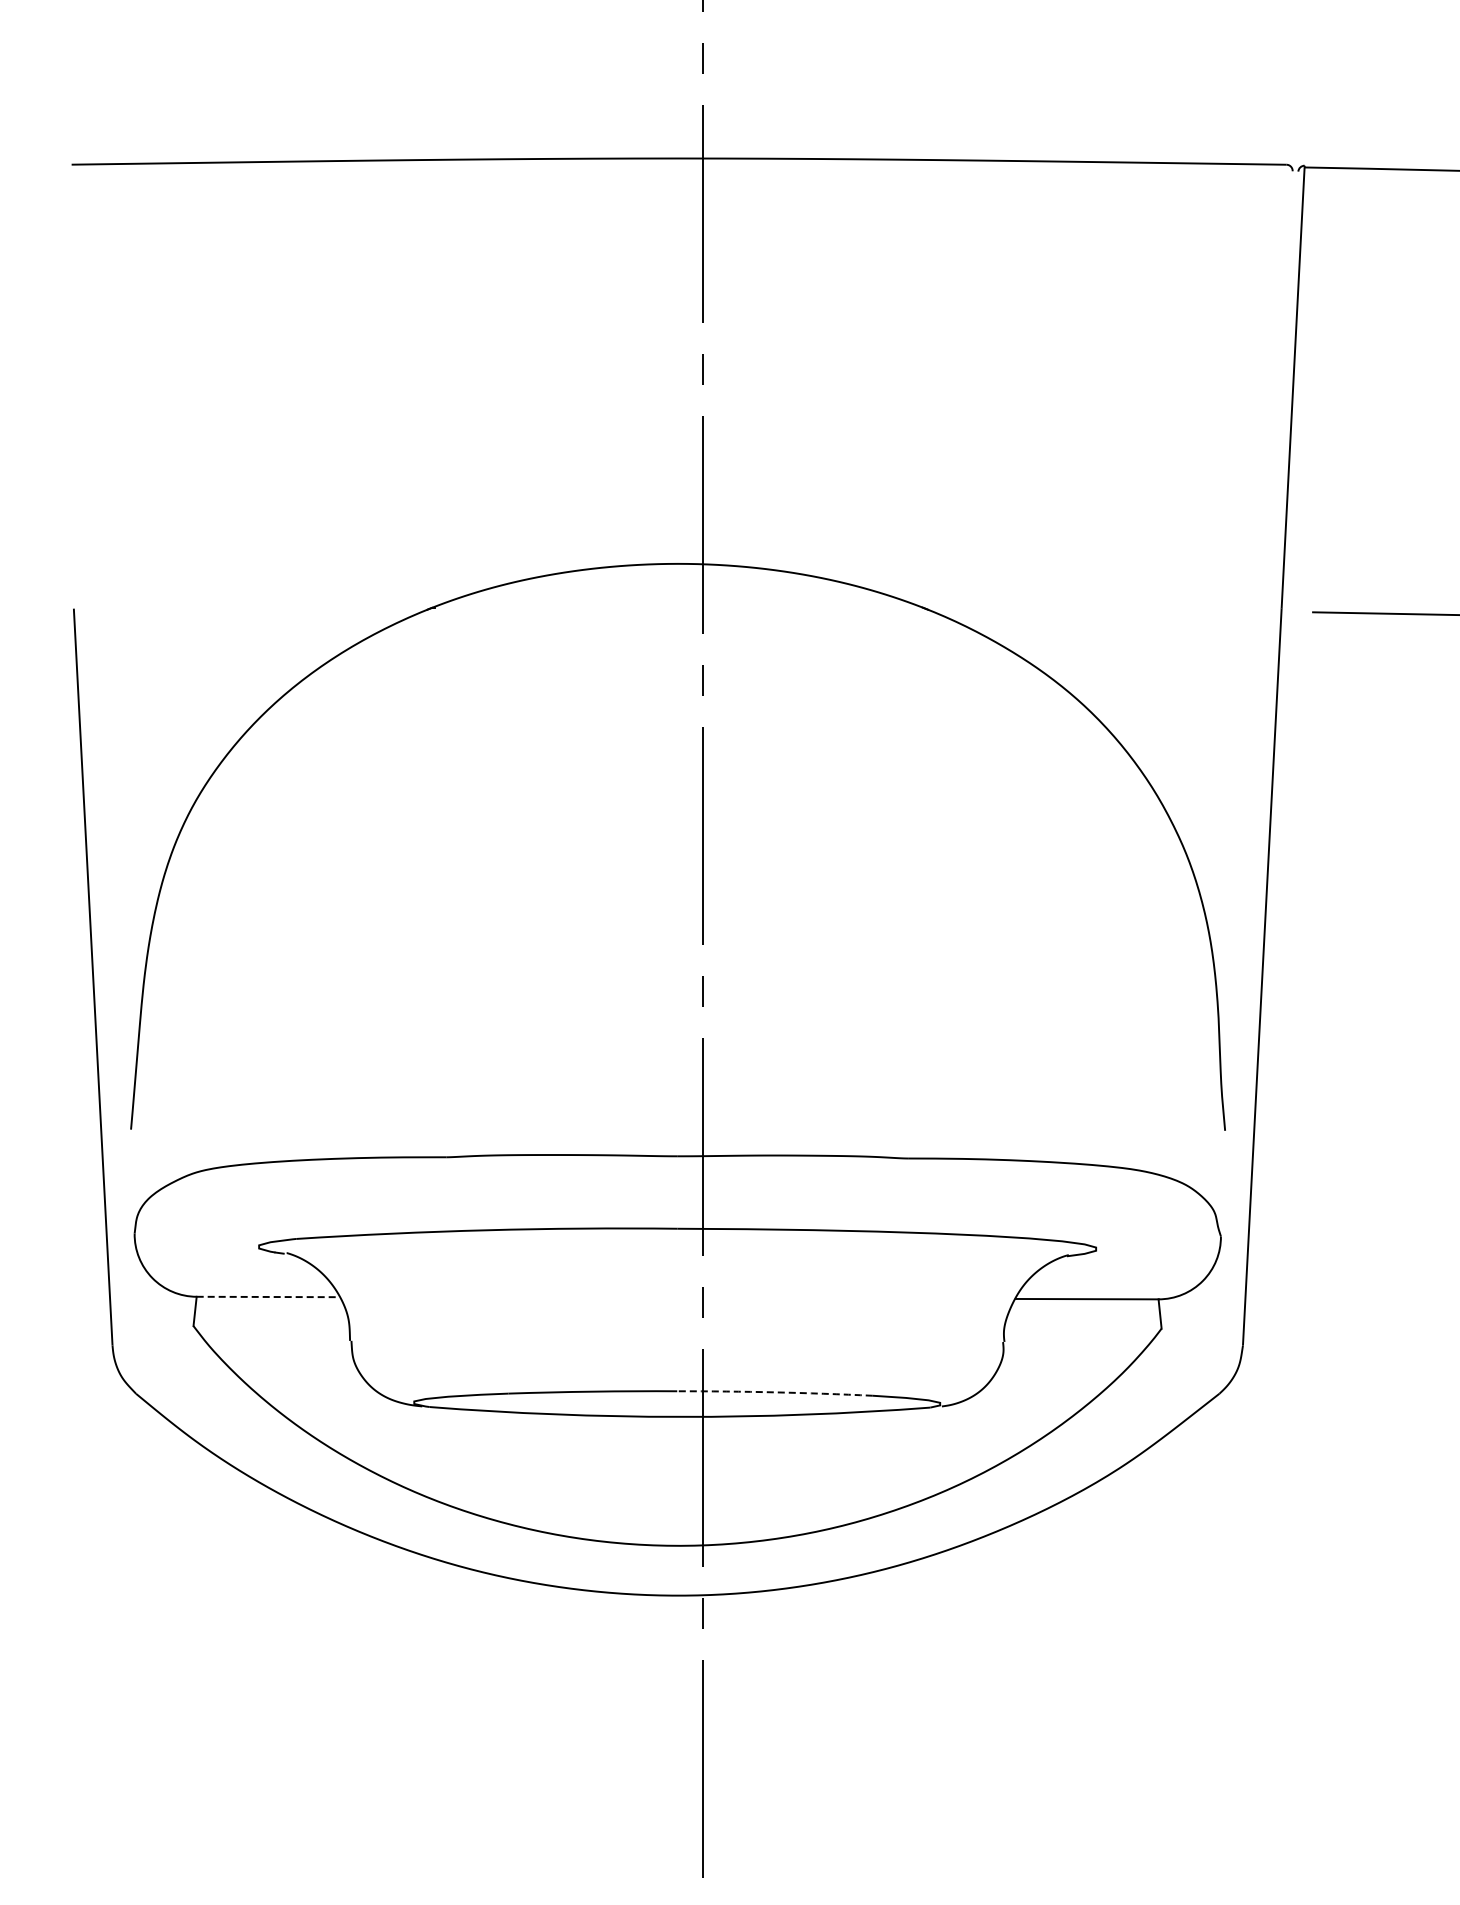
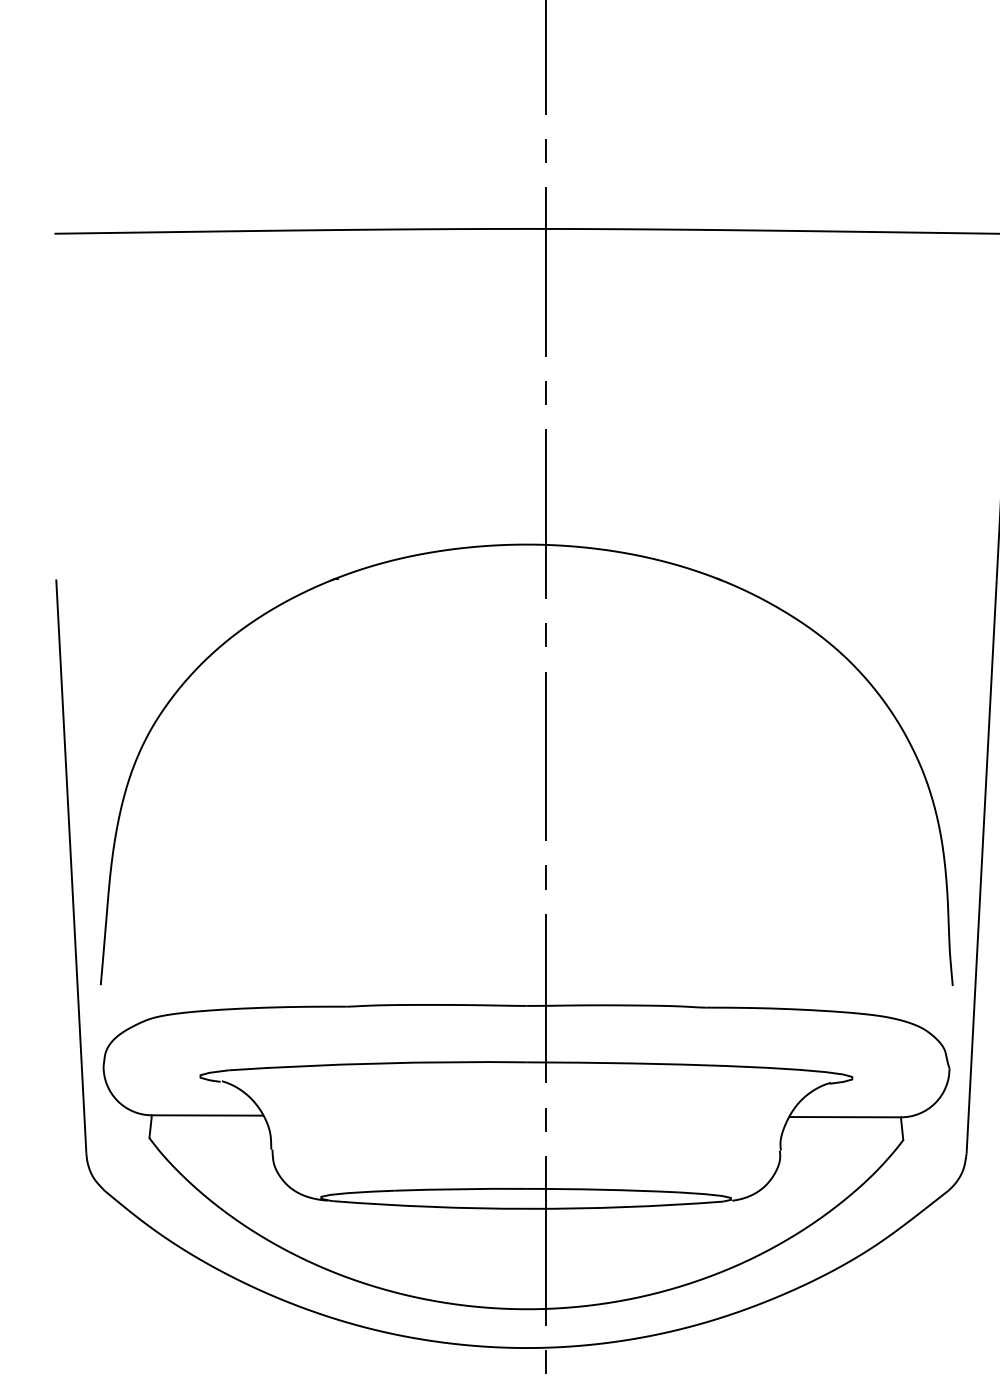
line: (268, 1296) -> (207, 1115), dashed -> solid
arc: (775, 1392) -> (602, 1189), dashed -> solid

